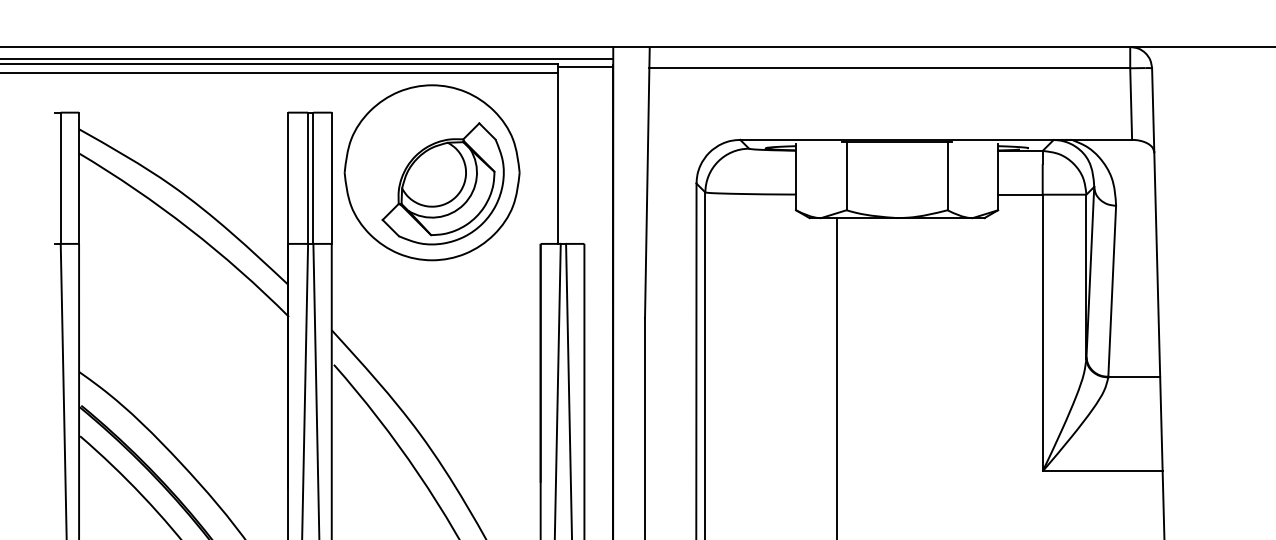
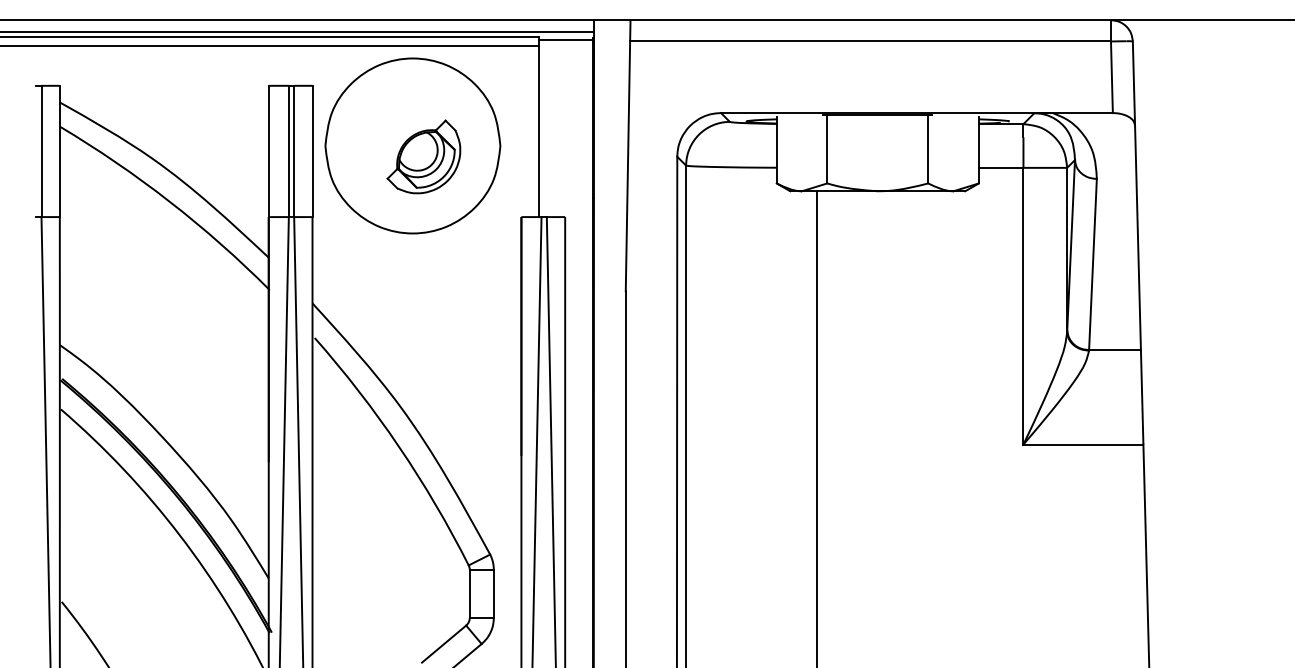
part: (442, 183) -> (423, 156), size x0.6

